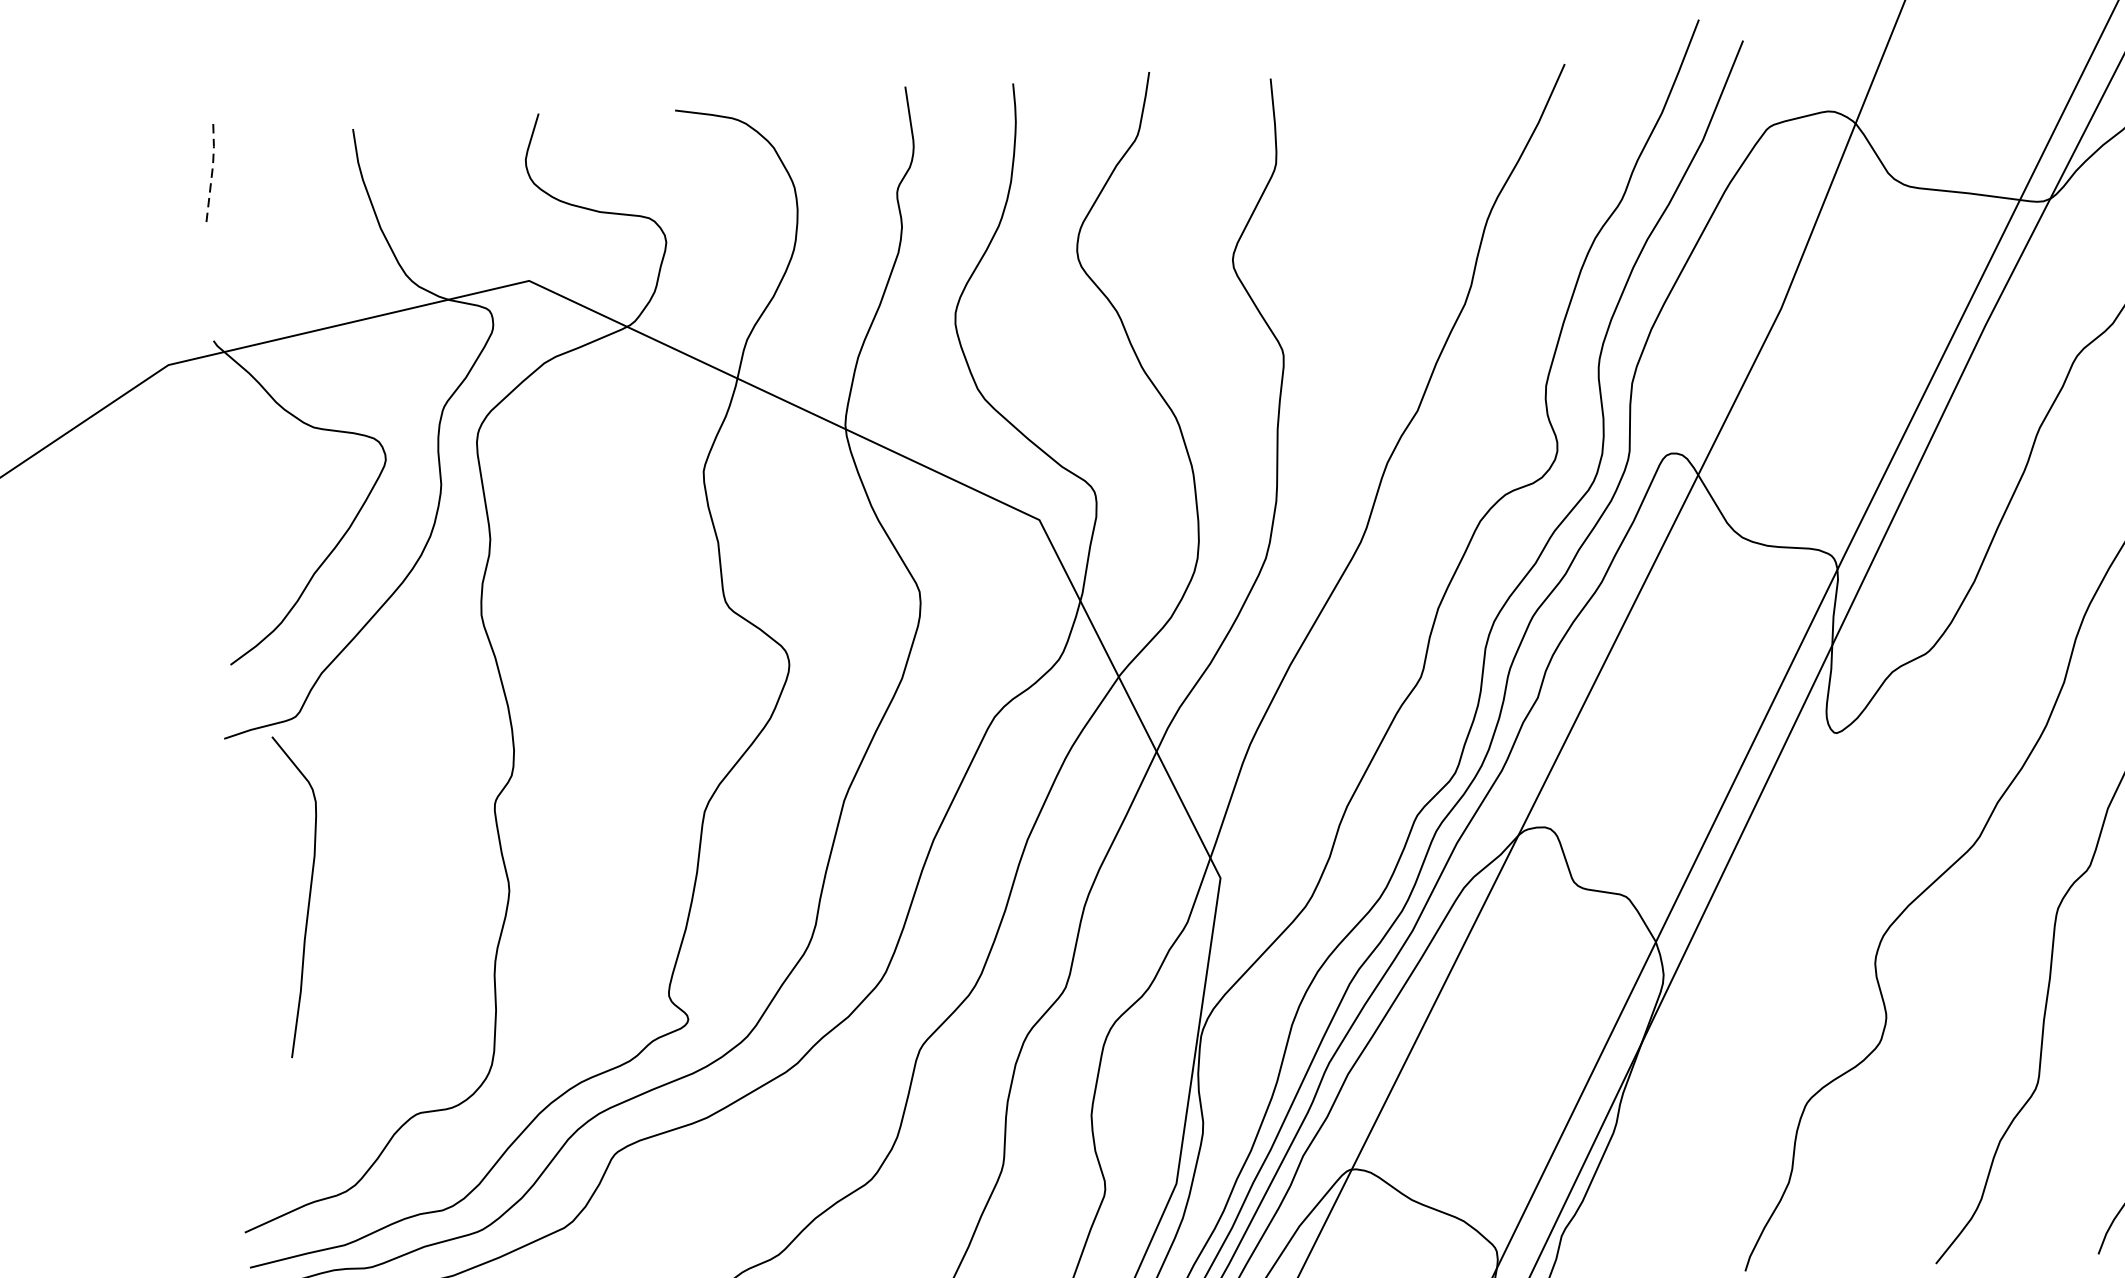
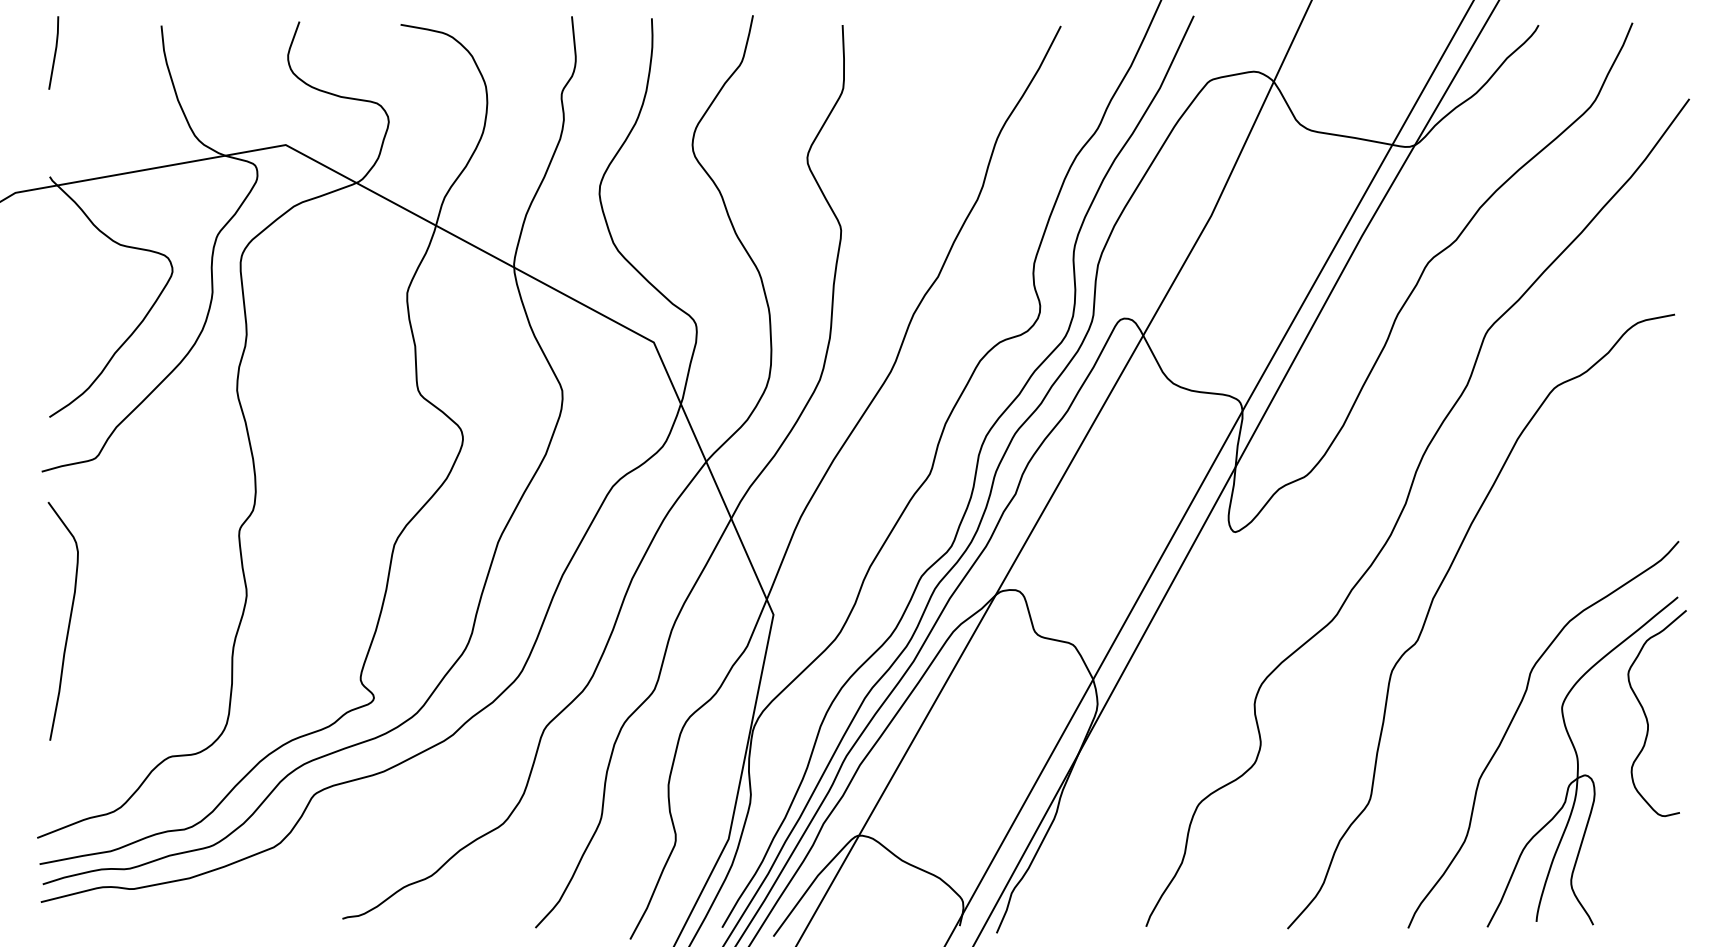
line: (212, 173) -> (55, 52), dashed -> solid
curve: (308, 897) -> (68, 622), moved

